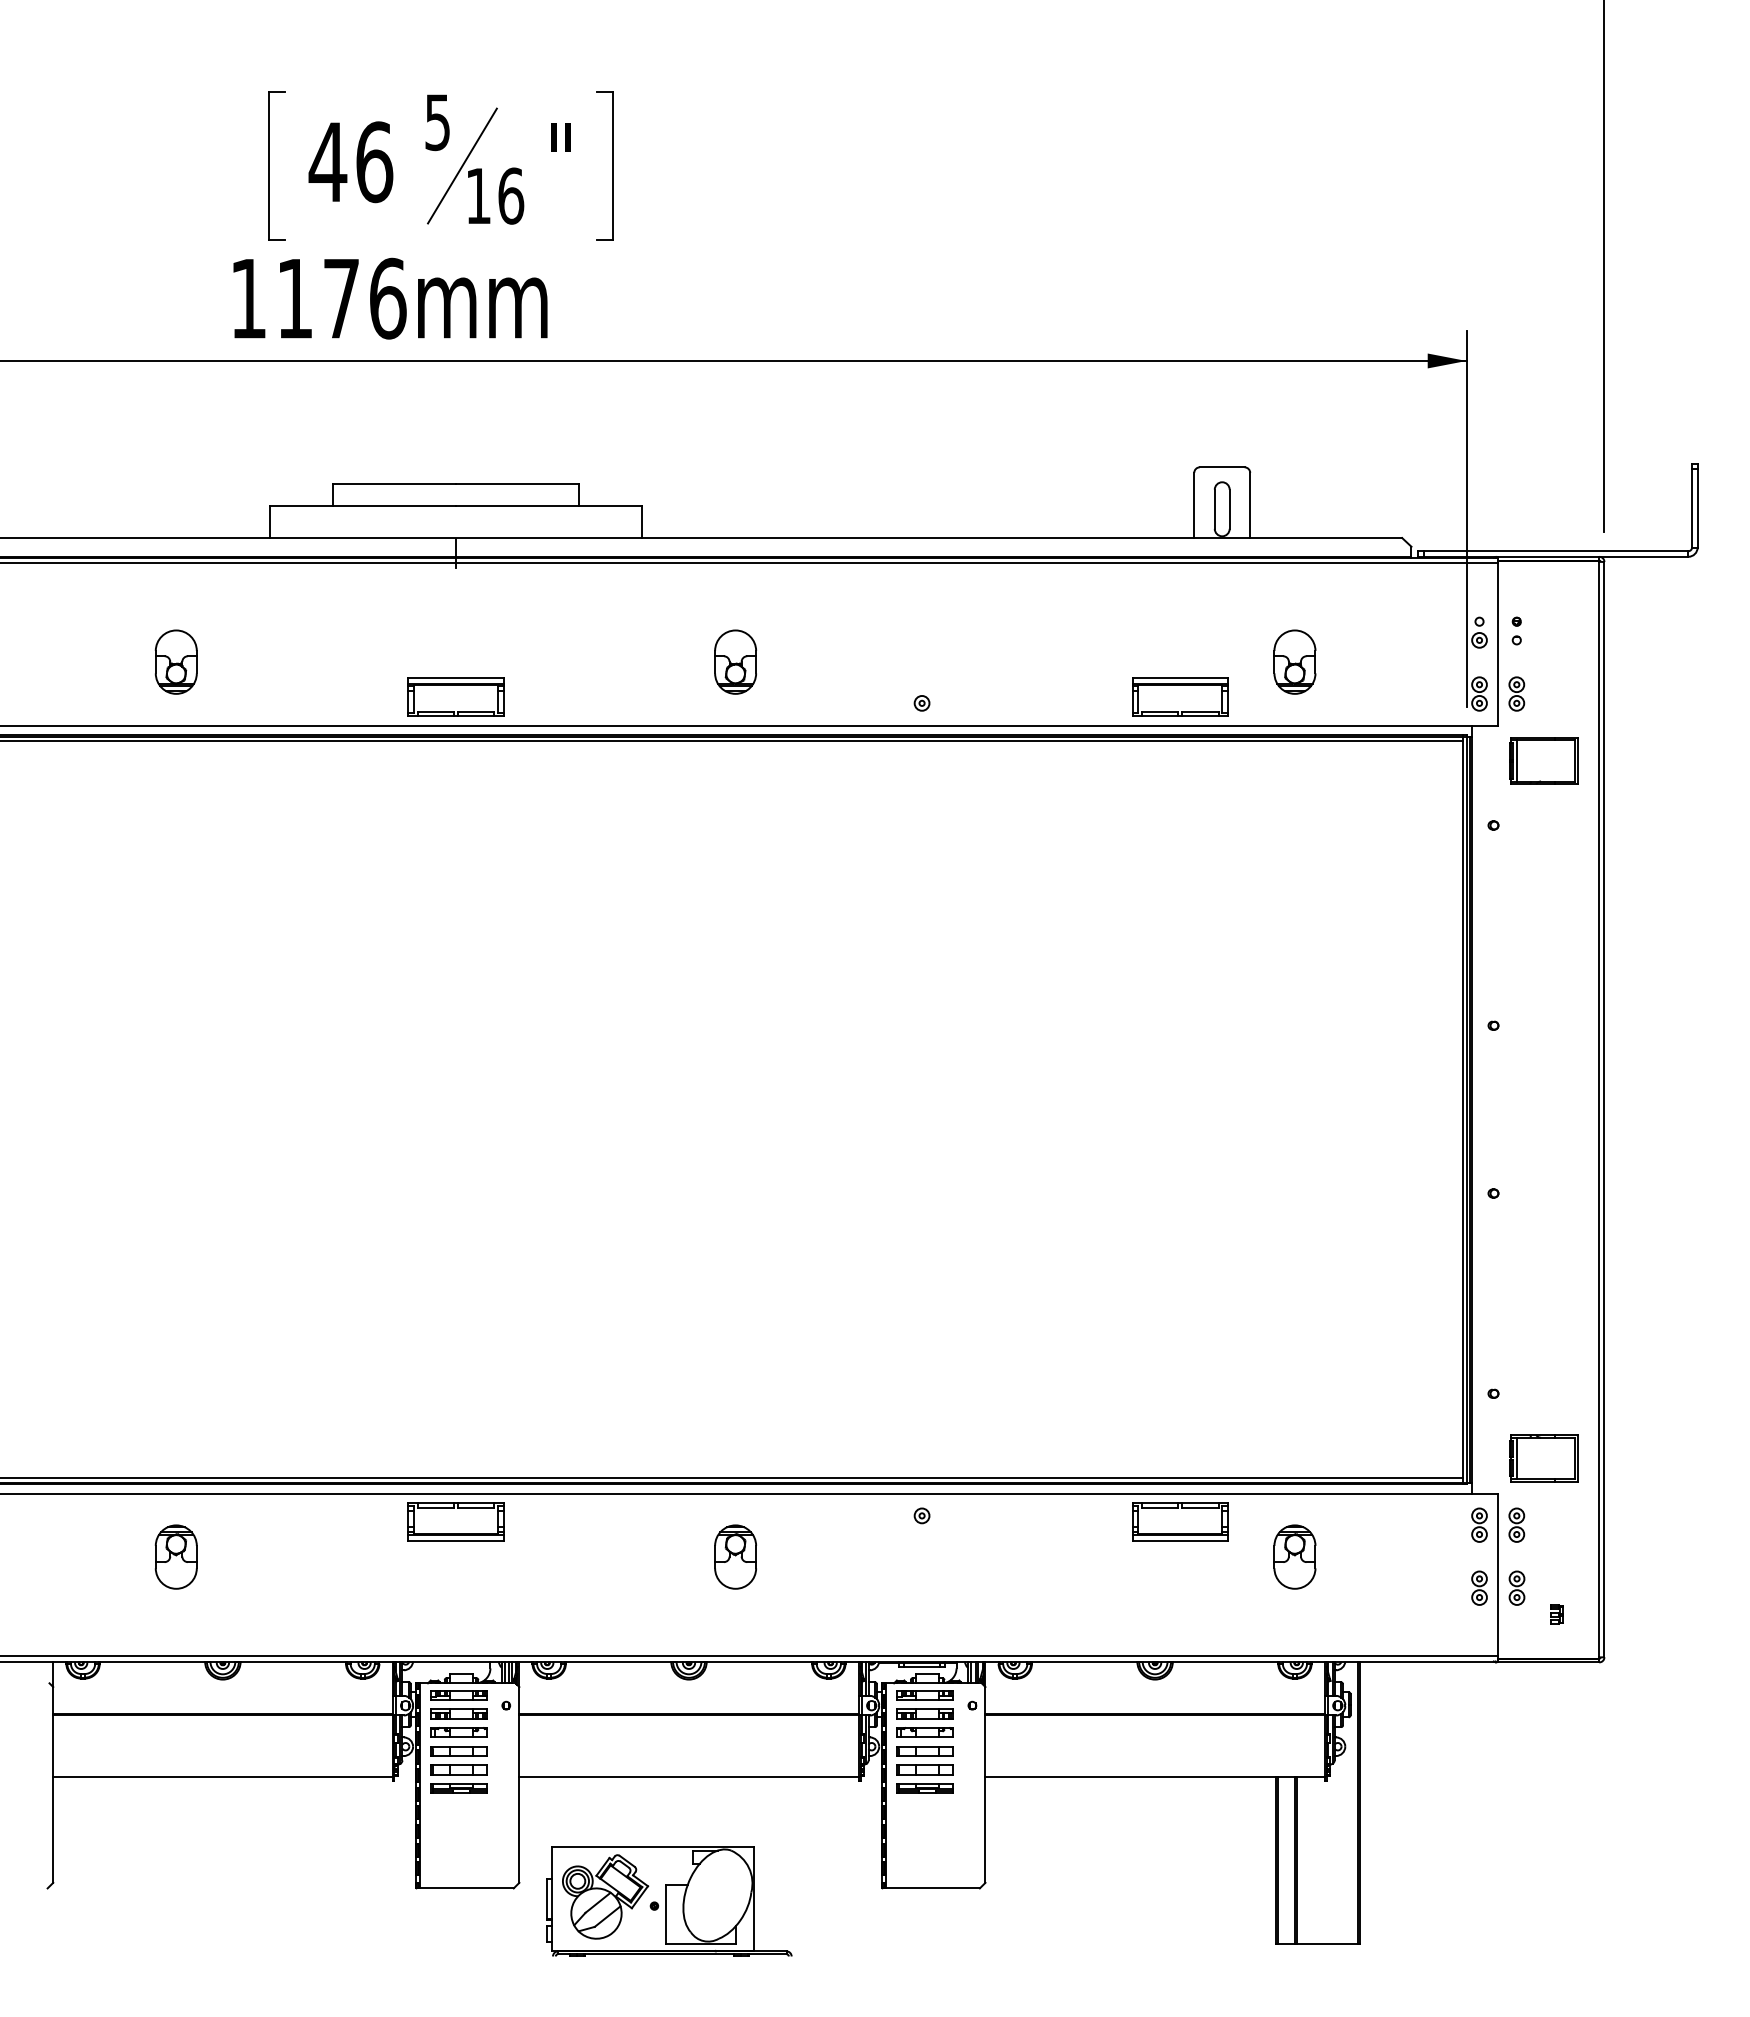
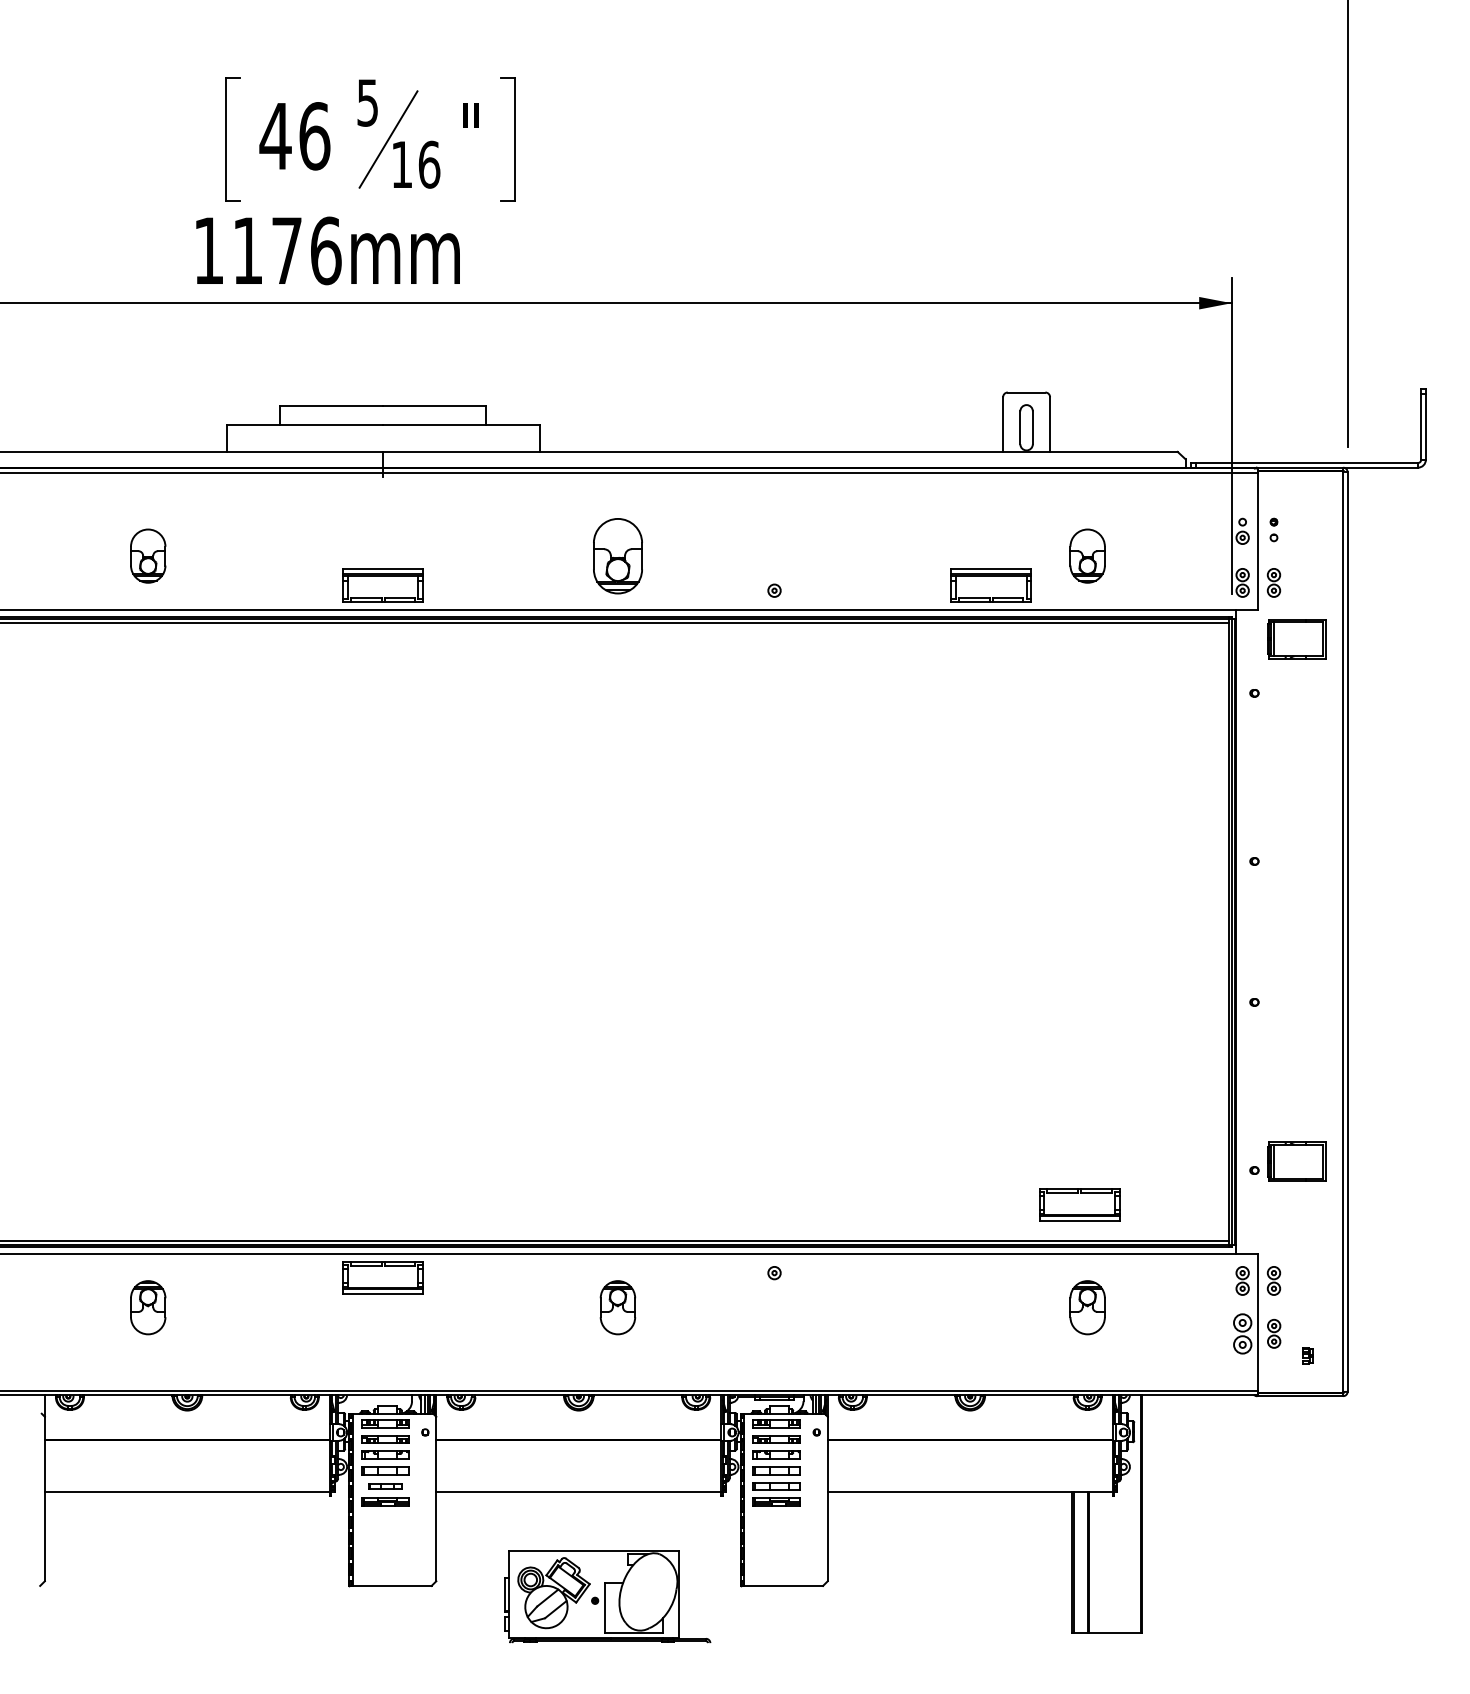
part: (735, 661) -> (617, 555), size x1.4
part: (1543, 1458) -> (1296, 1161), moved
part: (1180, 1521) -> (1079, 1204), moved
part: (1479, 1587) -> (1242, 1333), size x1.4
part: (458, 1769) -> (385, 1486), size x0.7
part: (669, 1901) -> (607, 1596), moved

